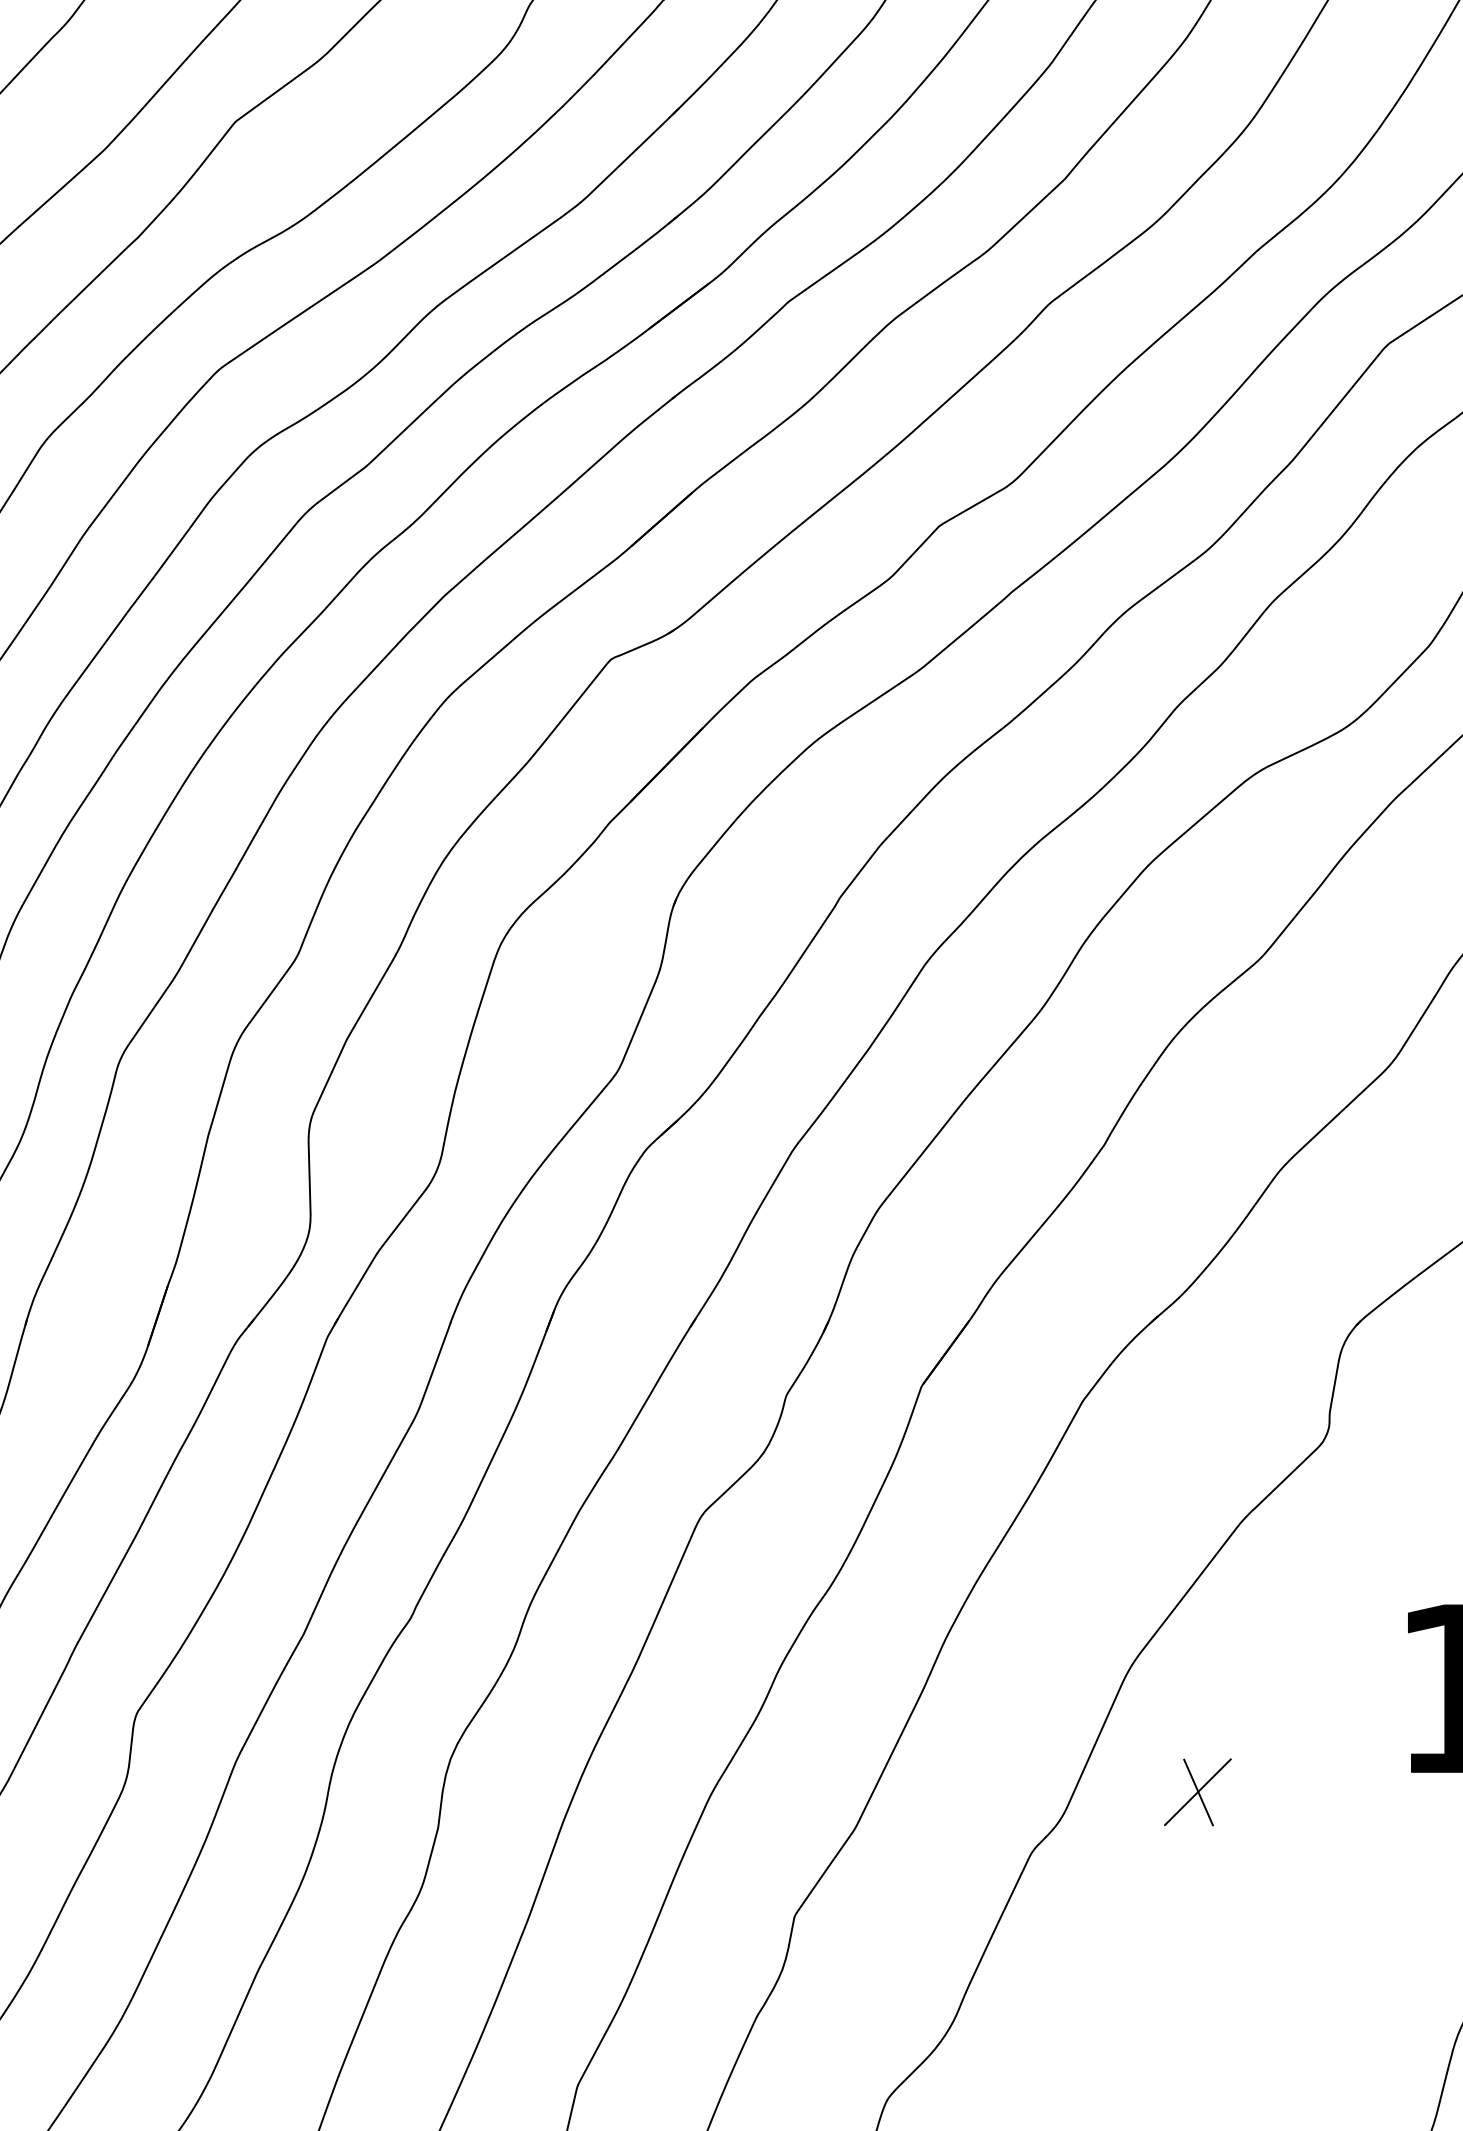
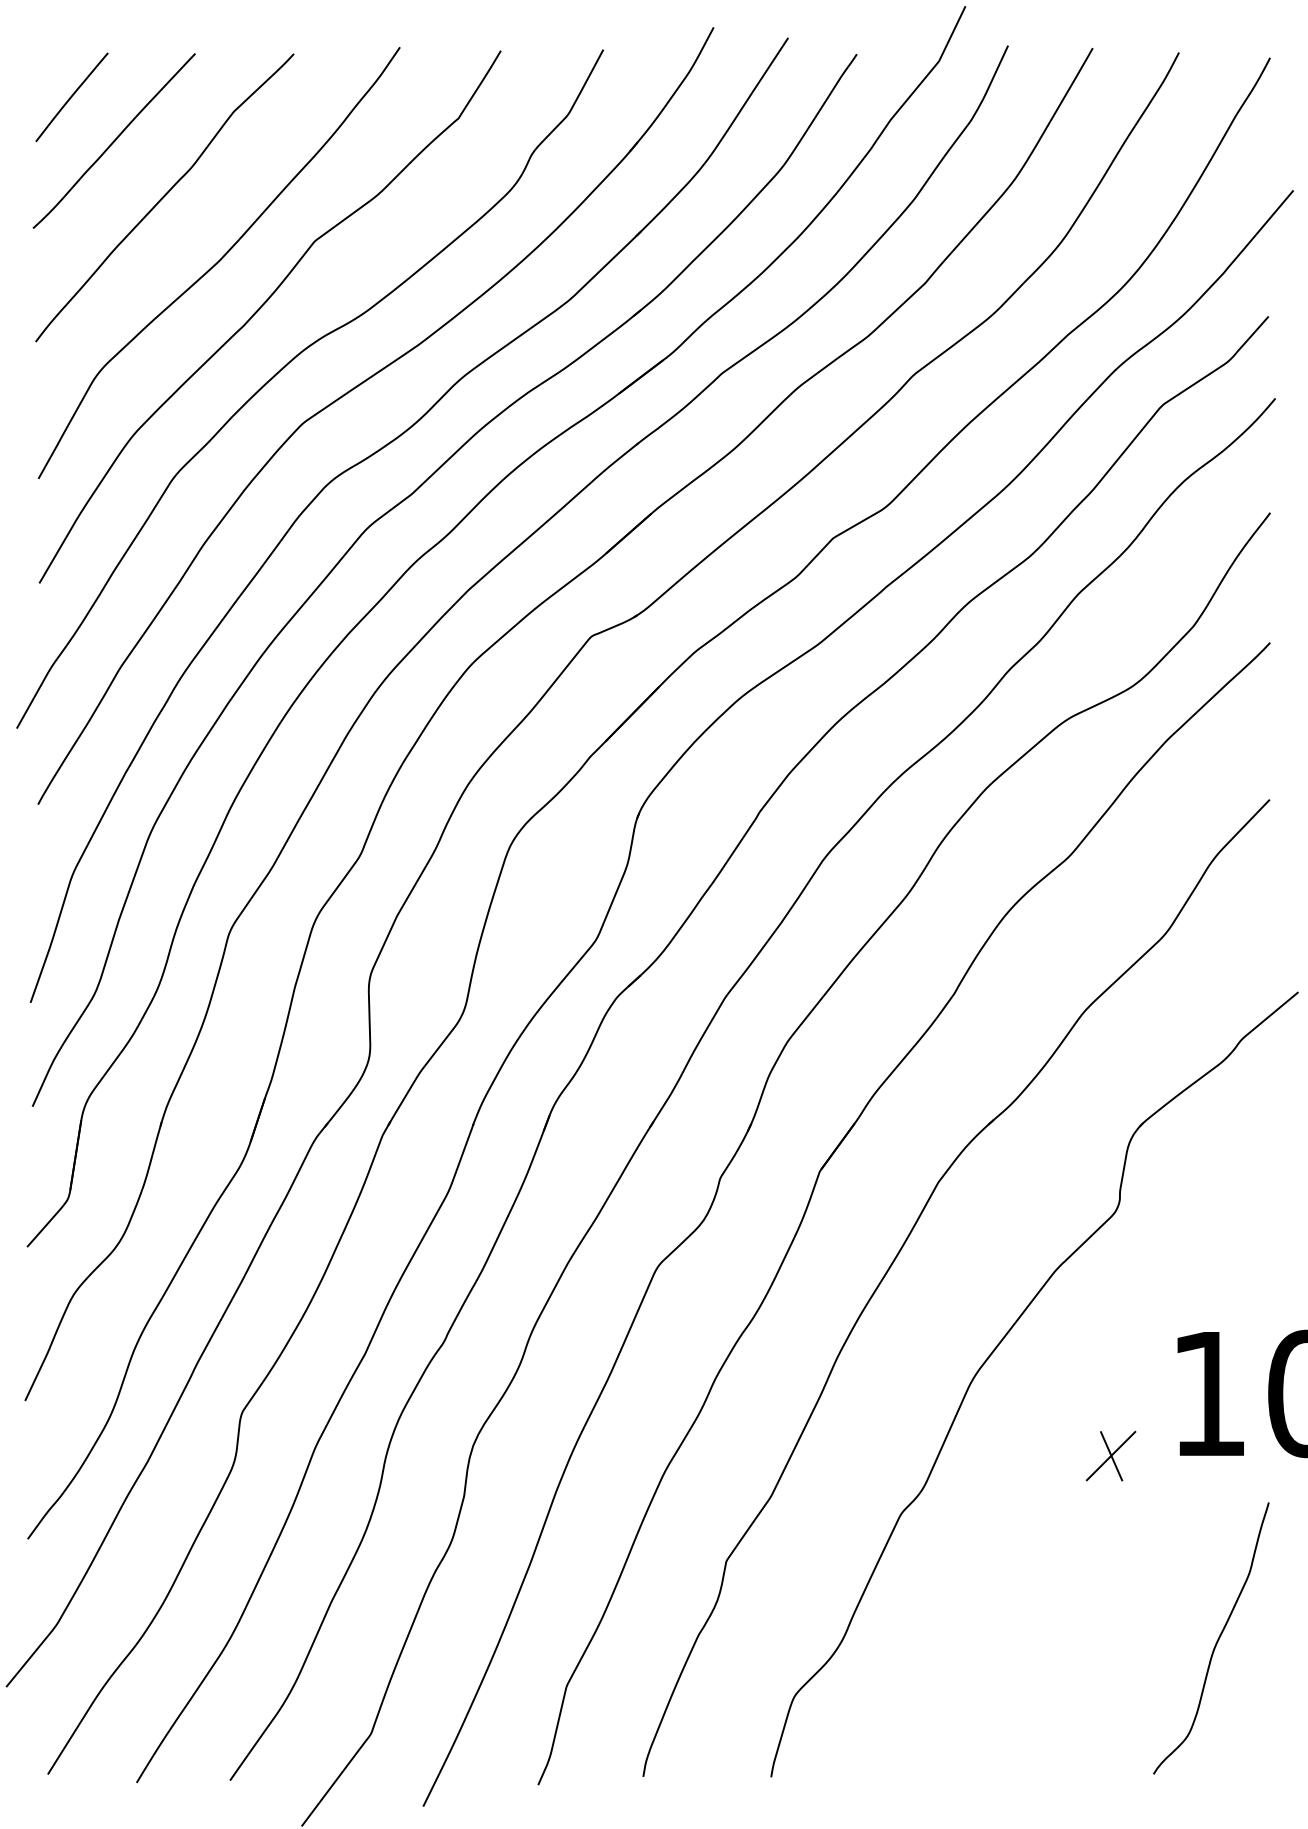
part: (1197, 1791) -> (1110, 1455), moved

